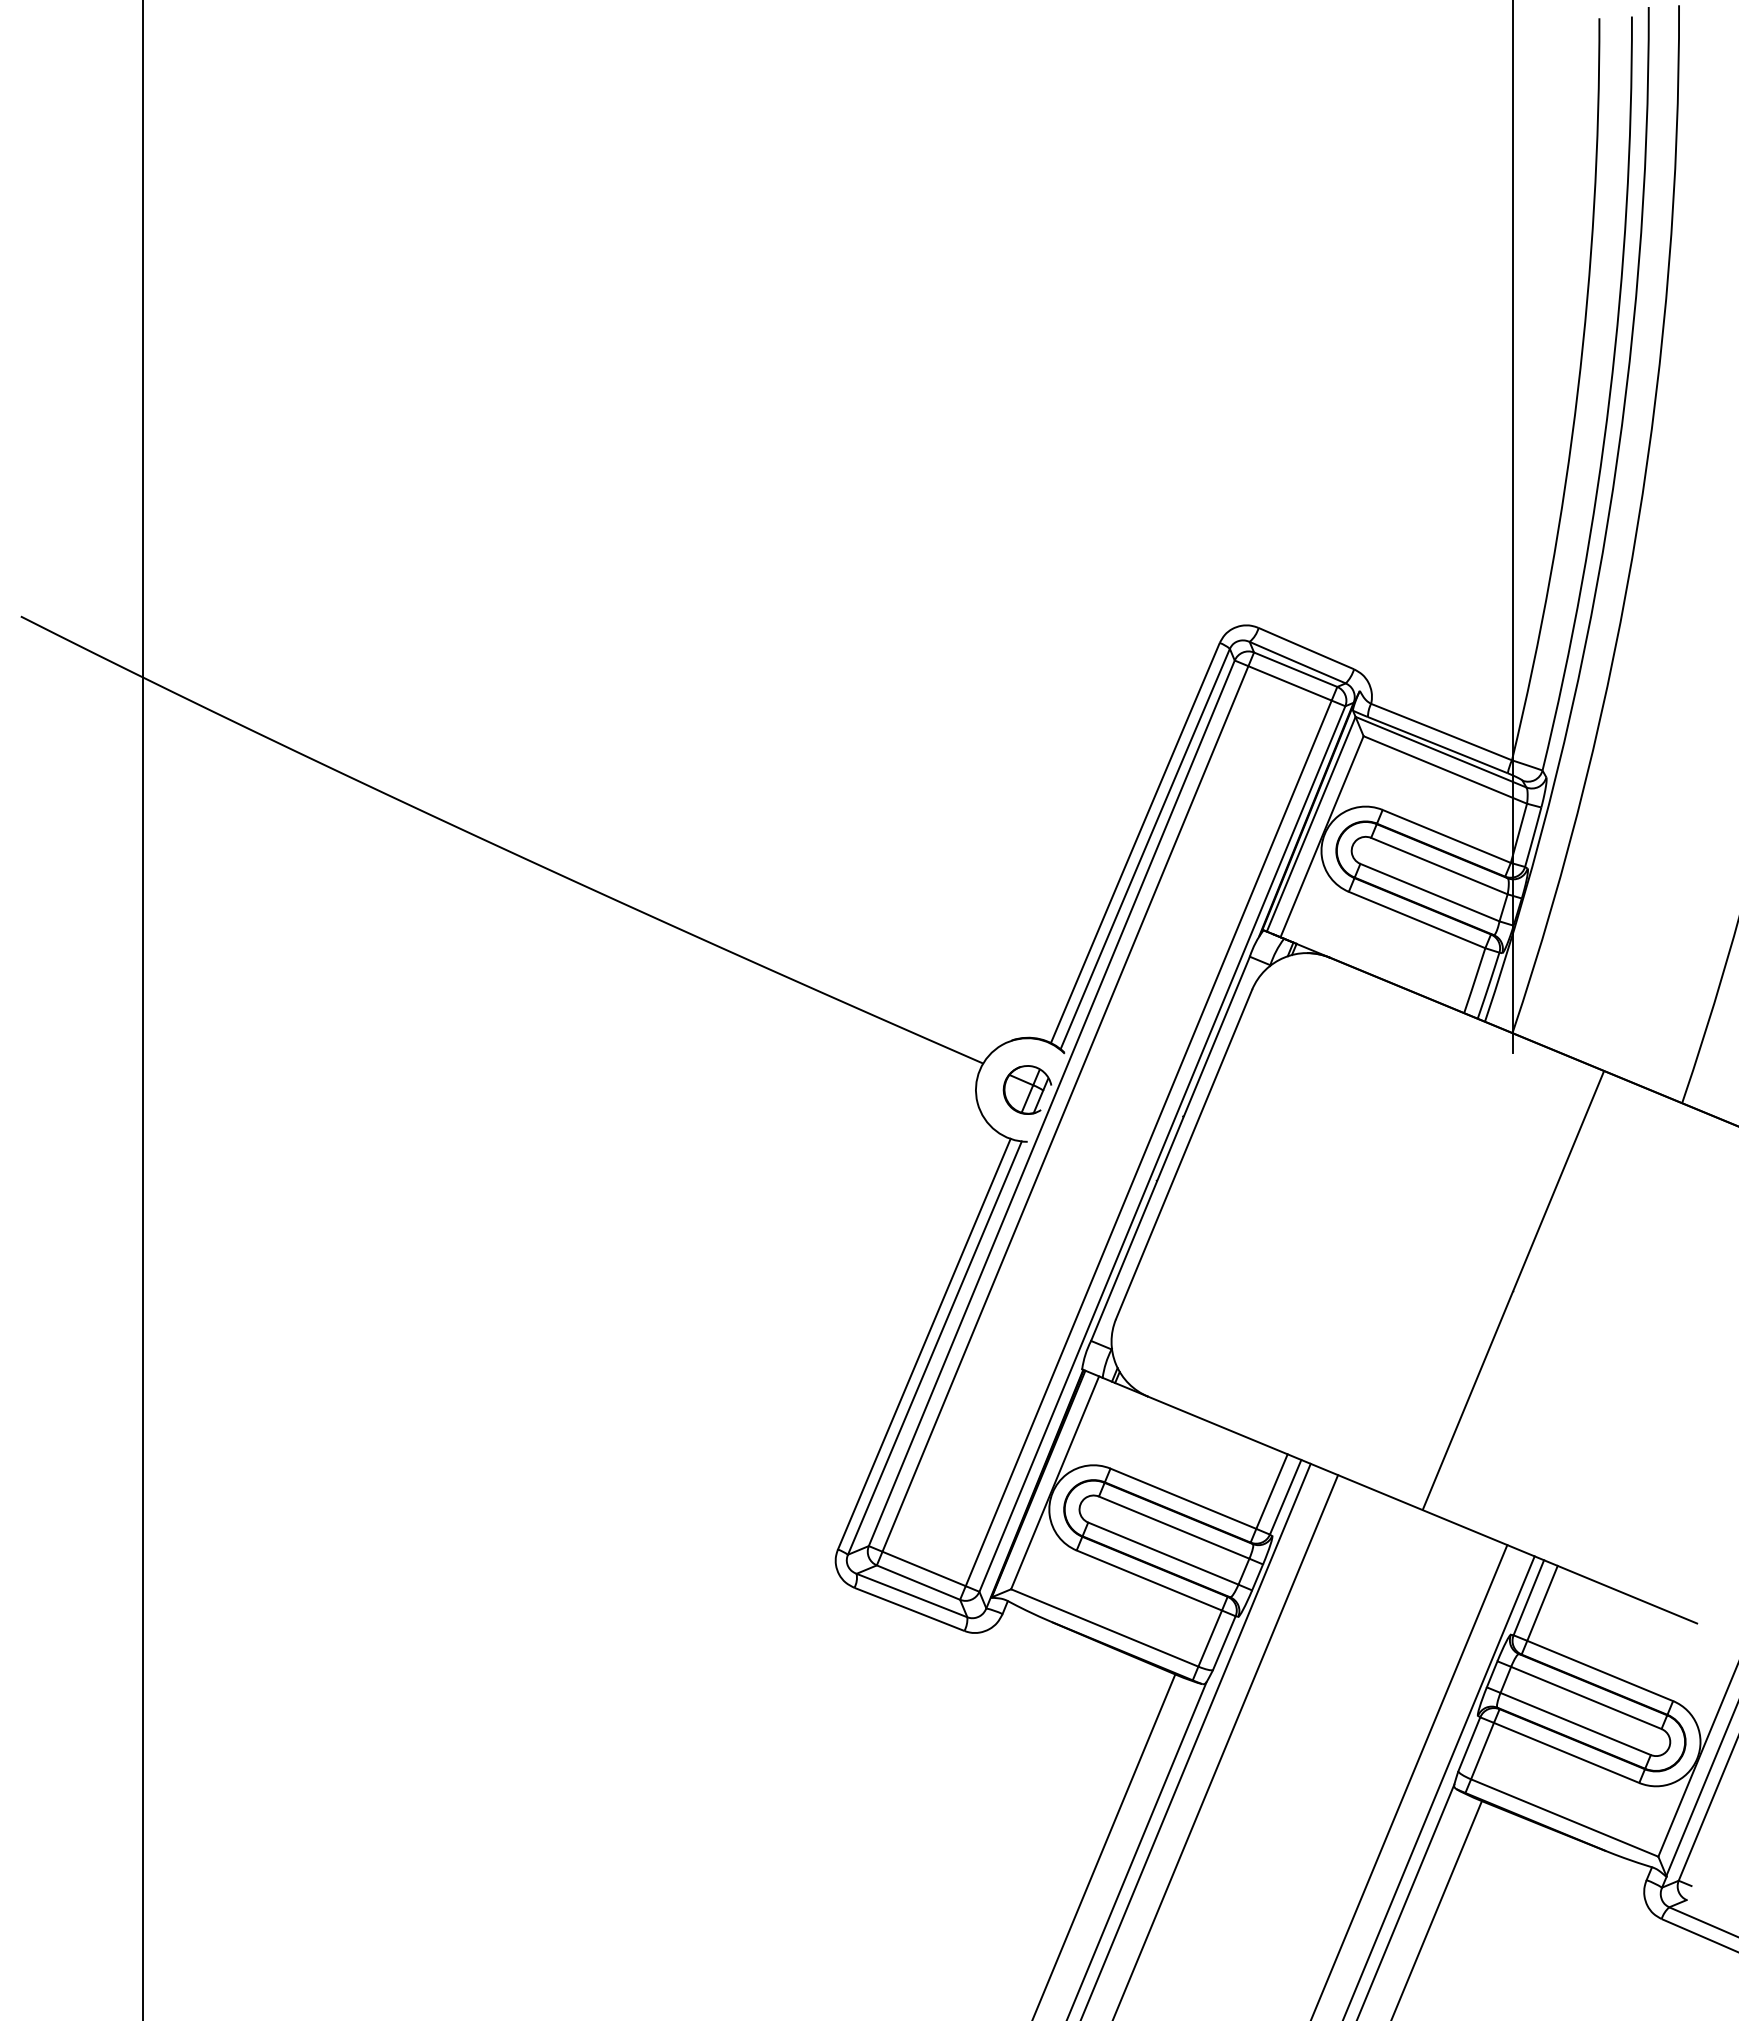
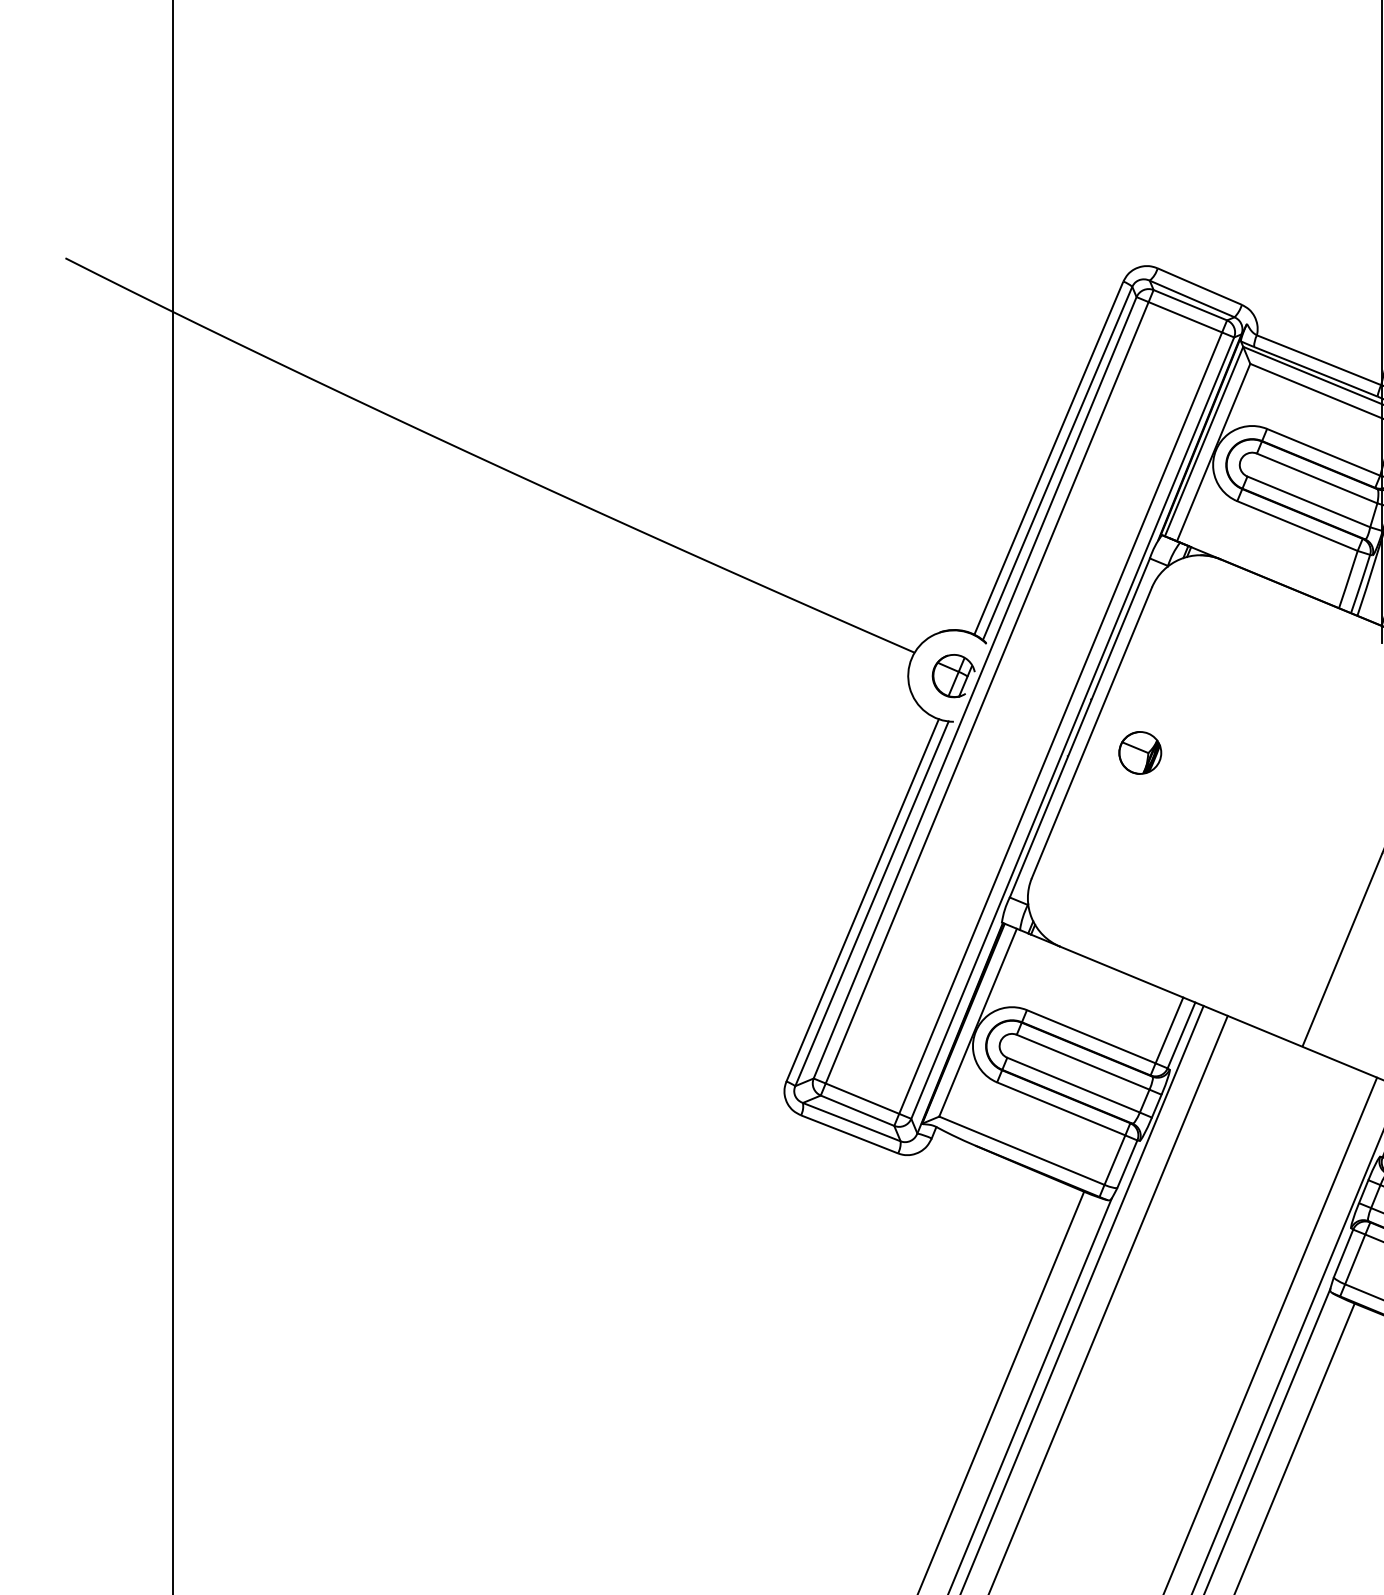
part: (1238, 1176) -> (1139, 752), added

